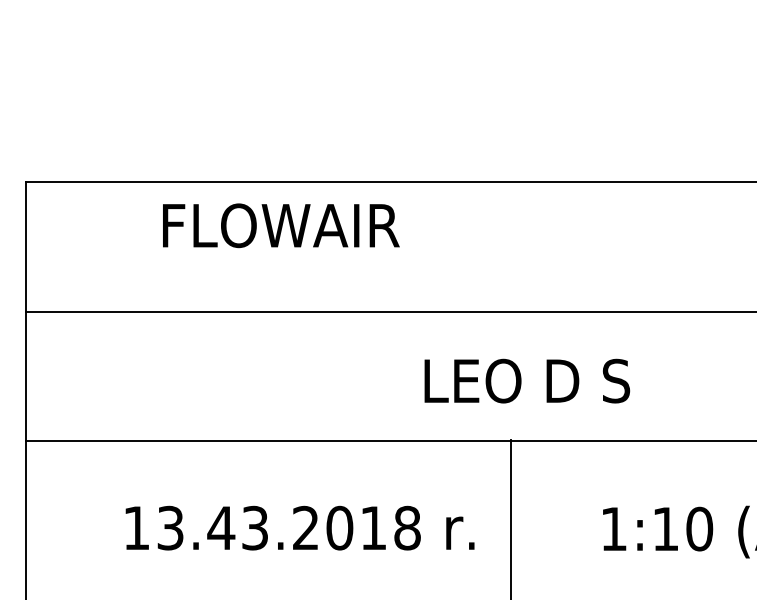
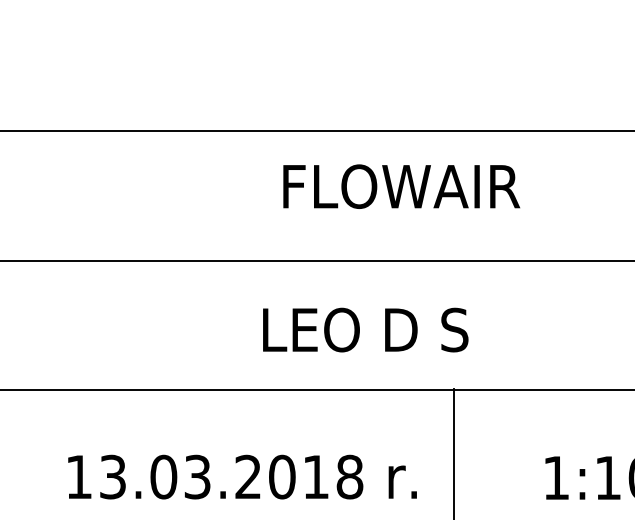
text: (281, 225) -> (401, 186), moved
text: (527, 380) -> (365, 329), moved
text: (221, 527) -> (163, 476), 13.43.2018 -> 13.03.2018

